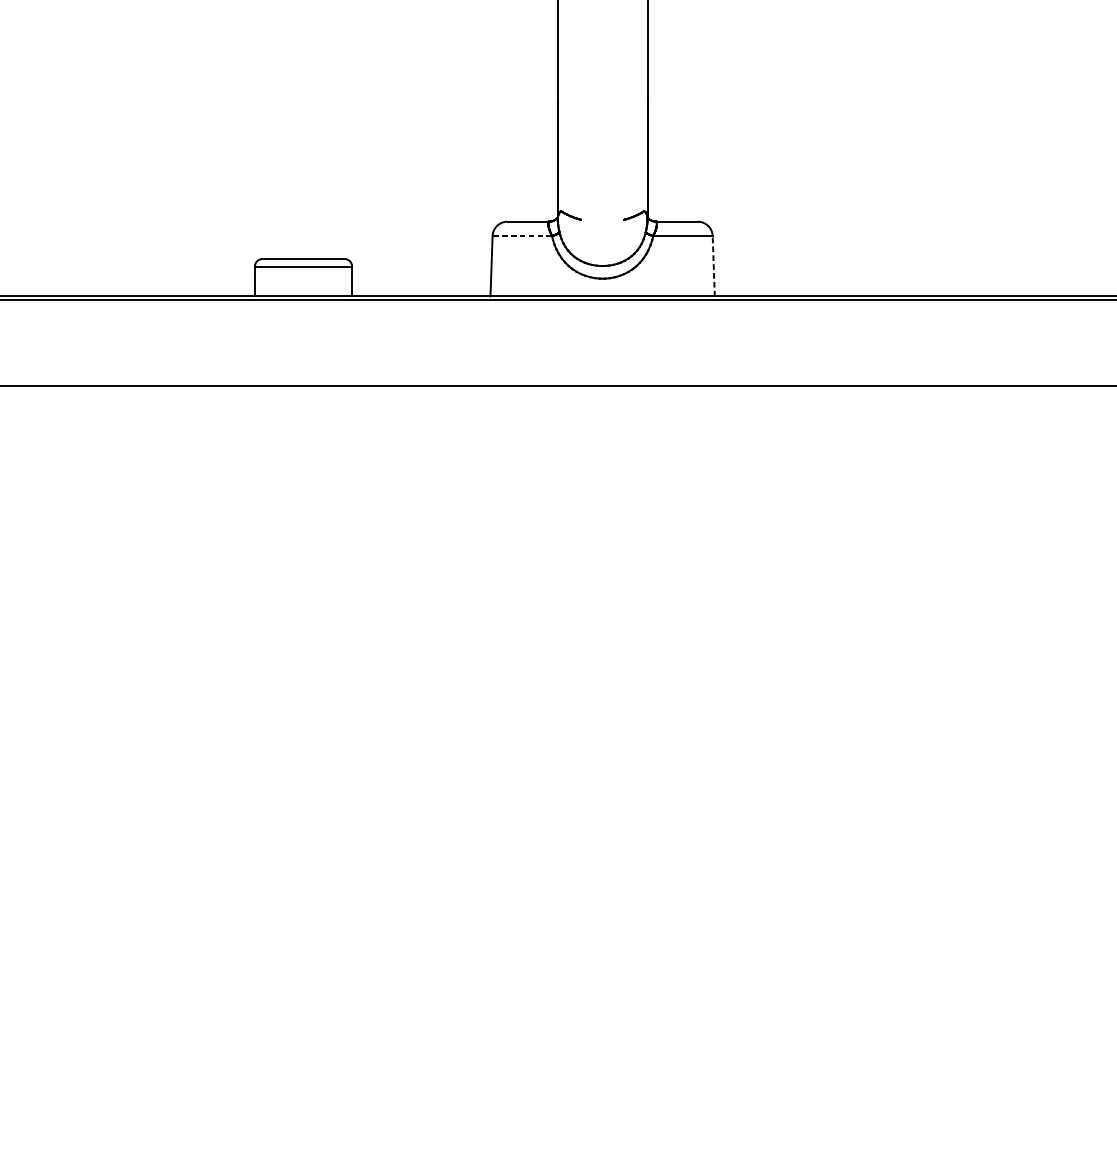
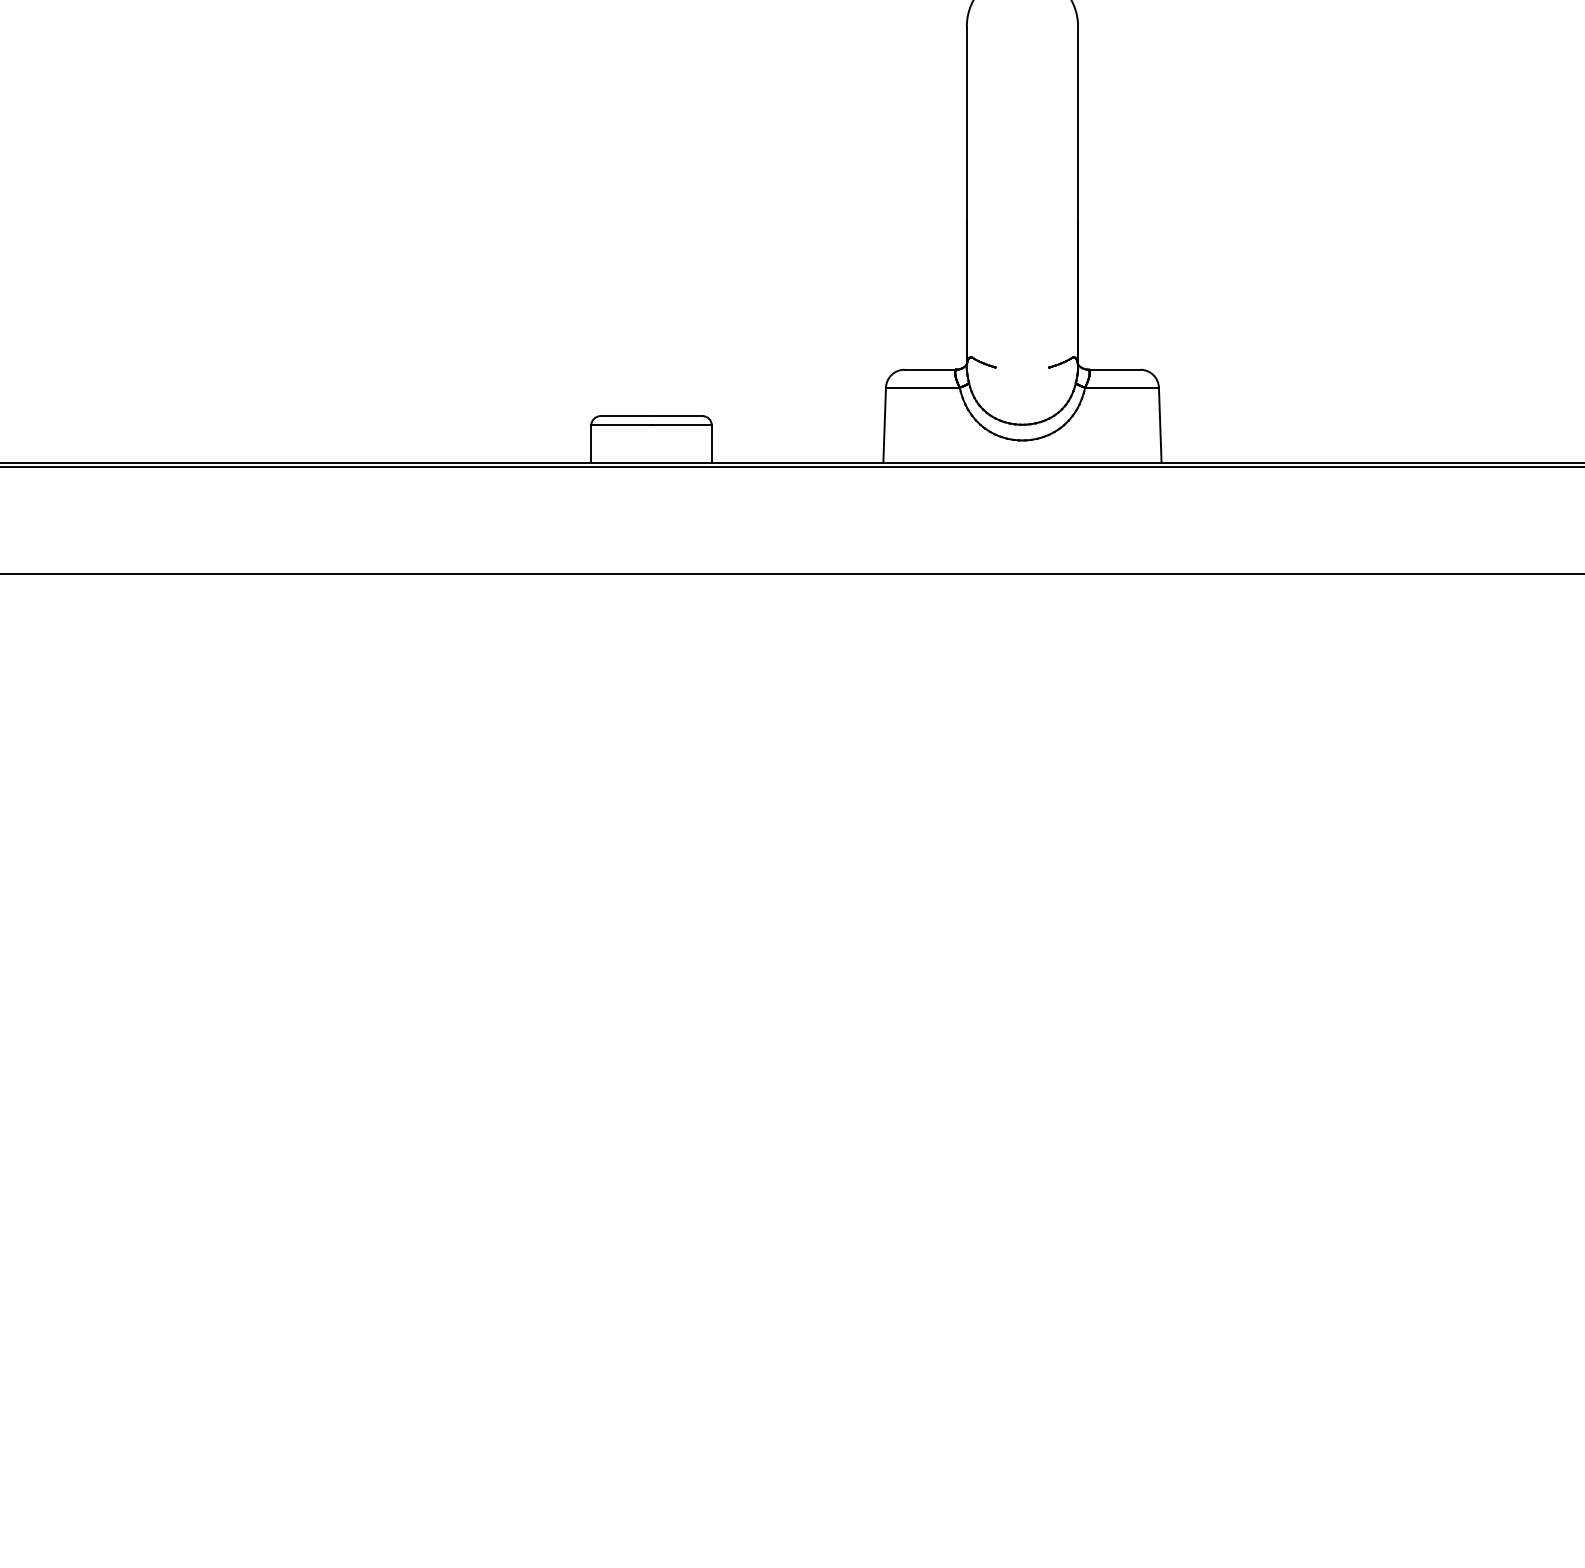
line: (522, 235) -> (922, 387), dashed -> solid
line: (713, 265) -> (1160, 424), dashed -> solid

